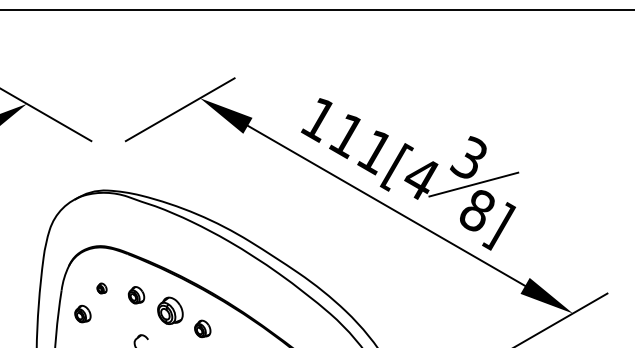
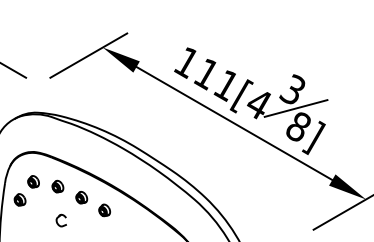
part: (101, 288) -> (33, 181), size x1.67
part: (169, 310) -> (81, 197), size x0.62

